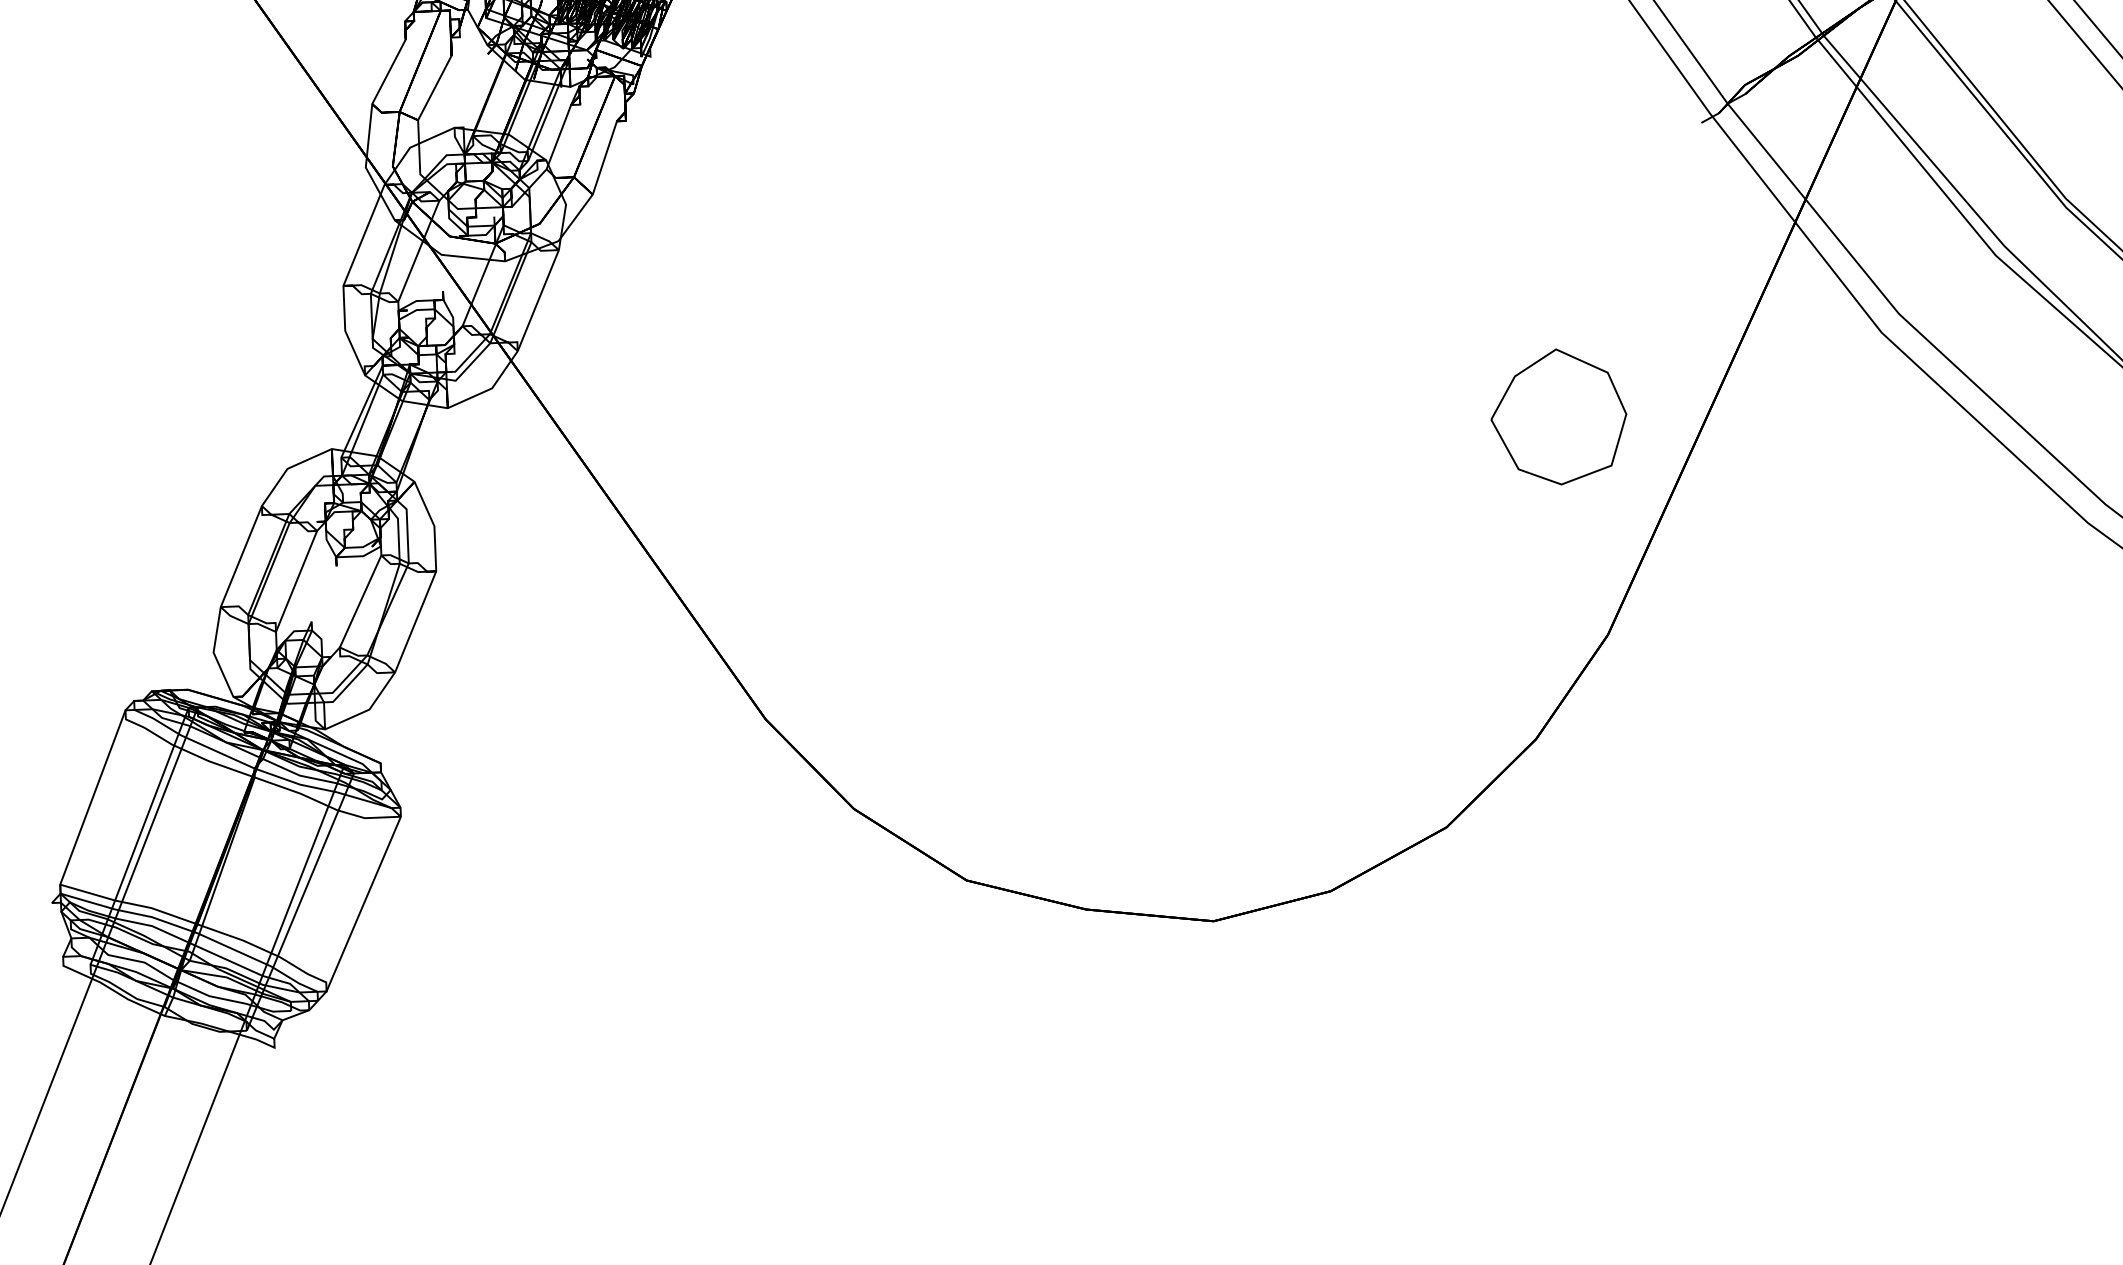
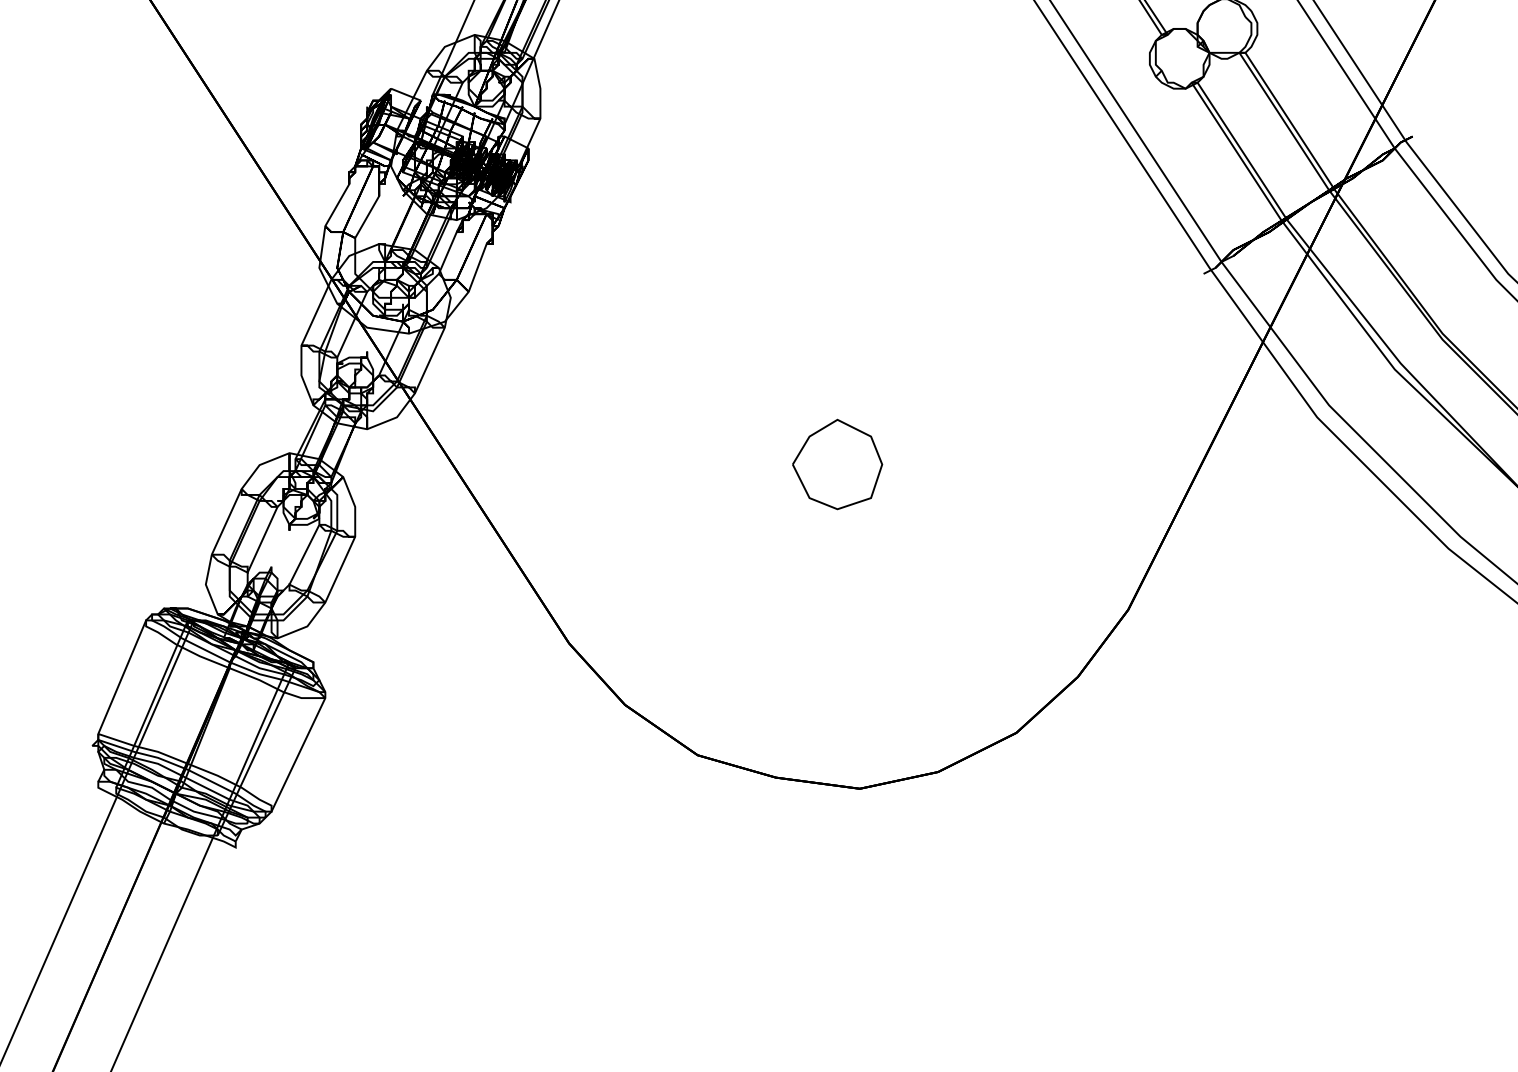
part: (1558, 416) -> (837, 464), moved

